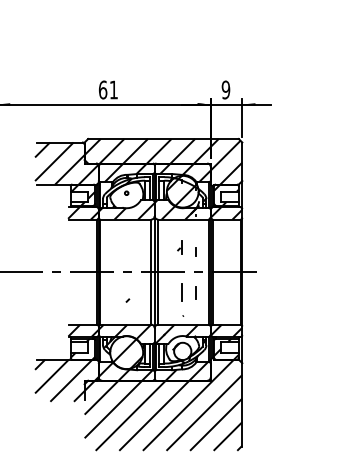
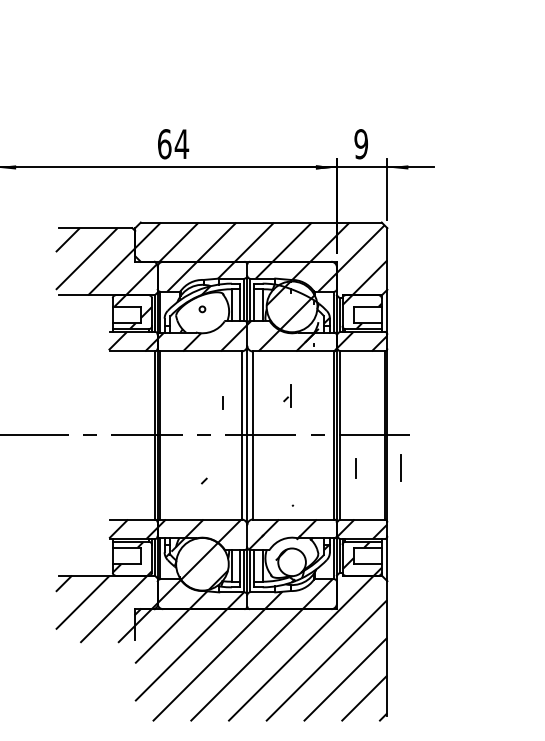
text: (113, 89) -> (181, 143), 61 -> 64
line: (195, 251) -> (221, 402), moved
line: (181, 292) -> (400, 468), moved
line: (195, 292) -> (354, 468), moved

